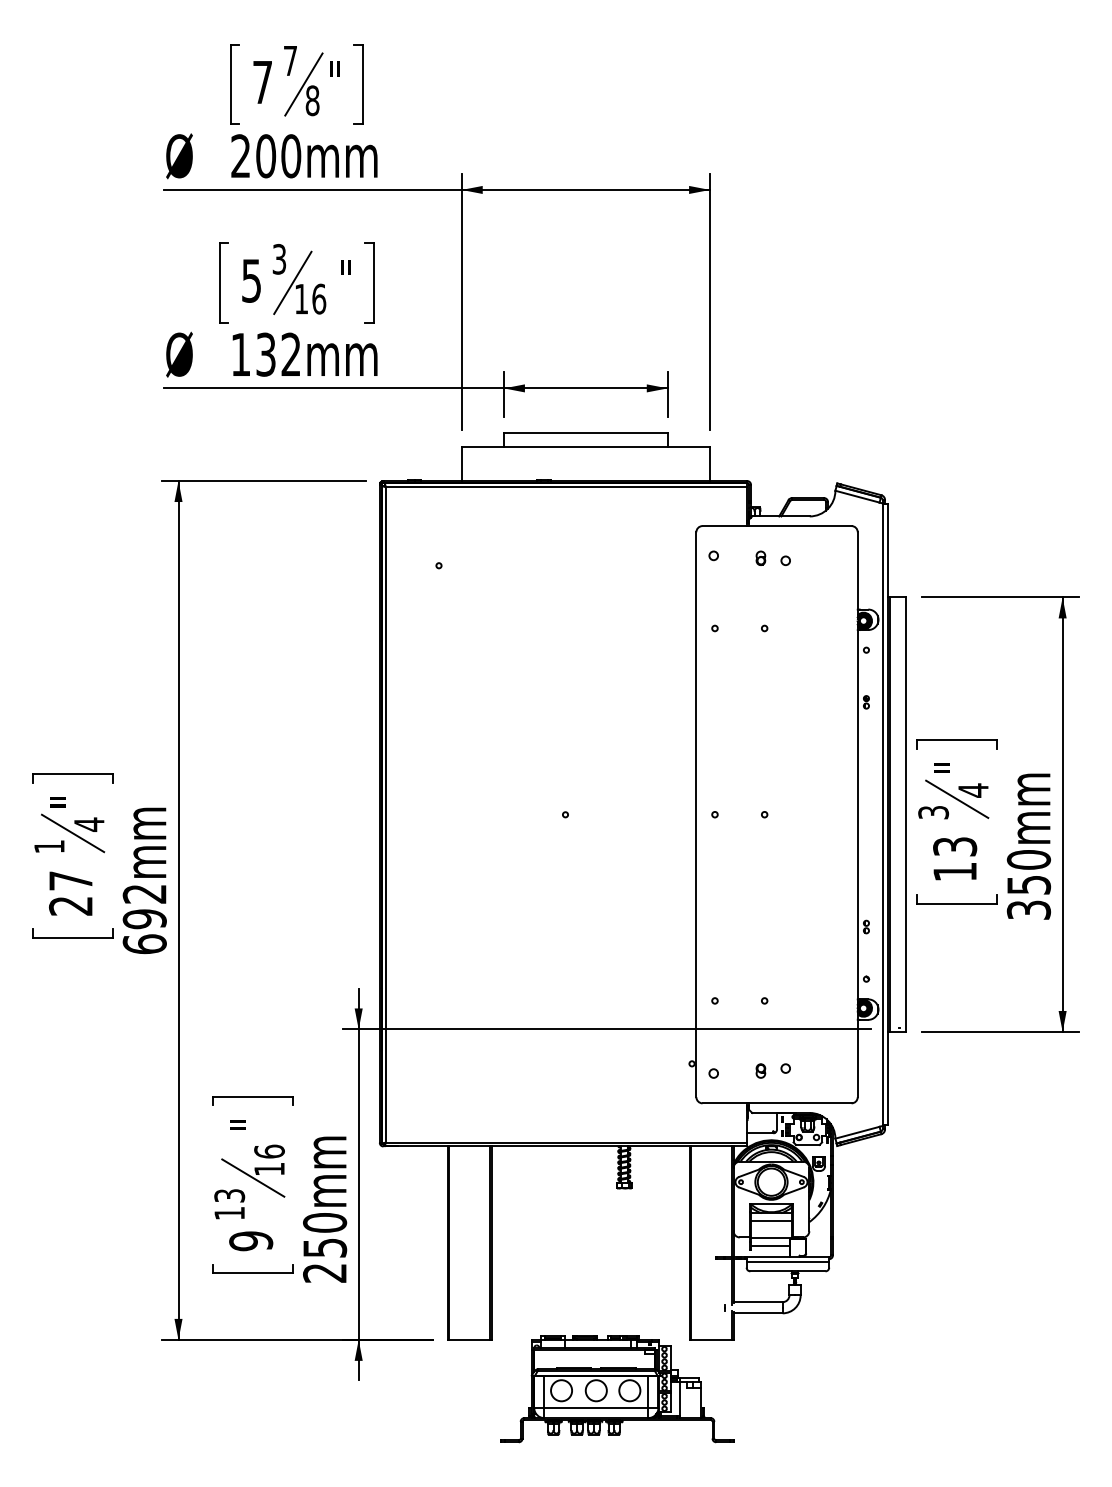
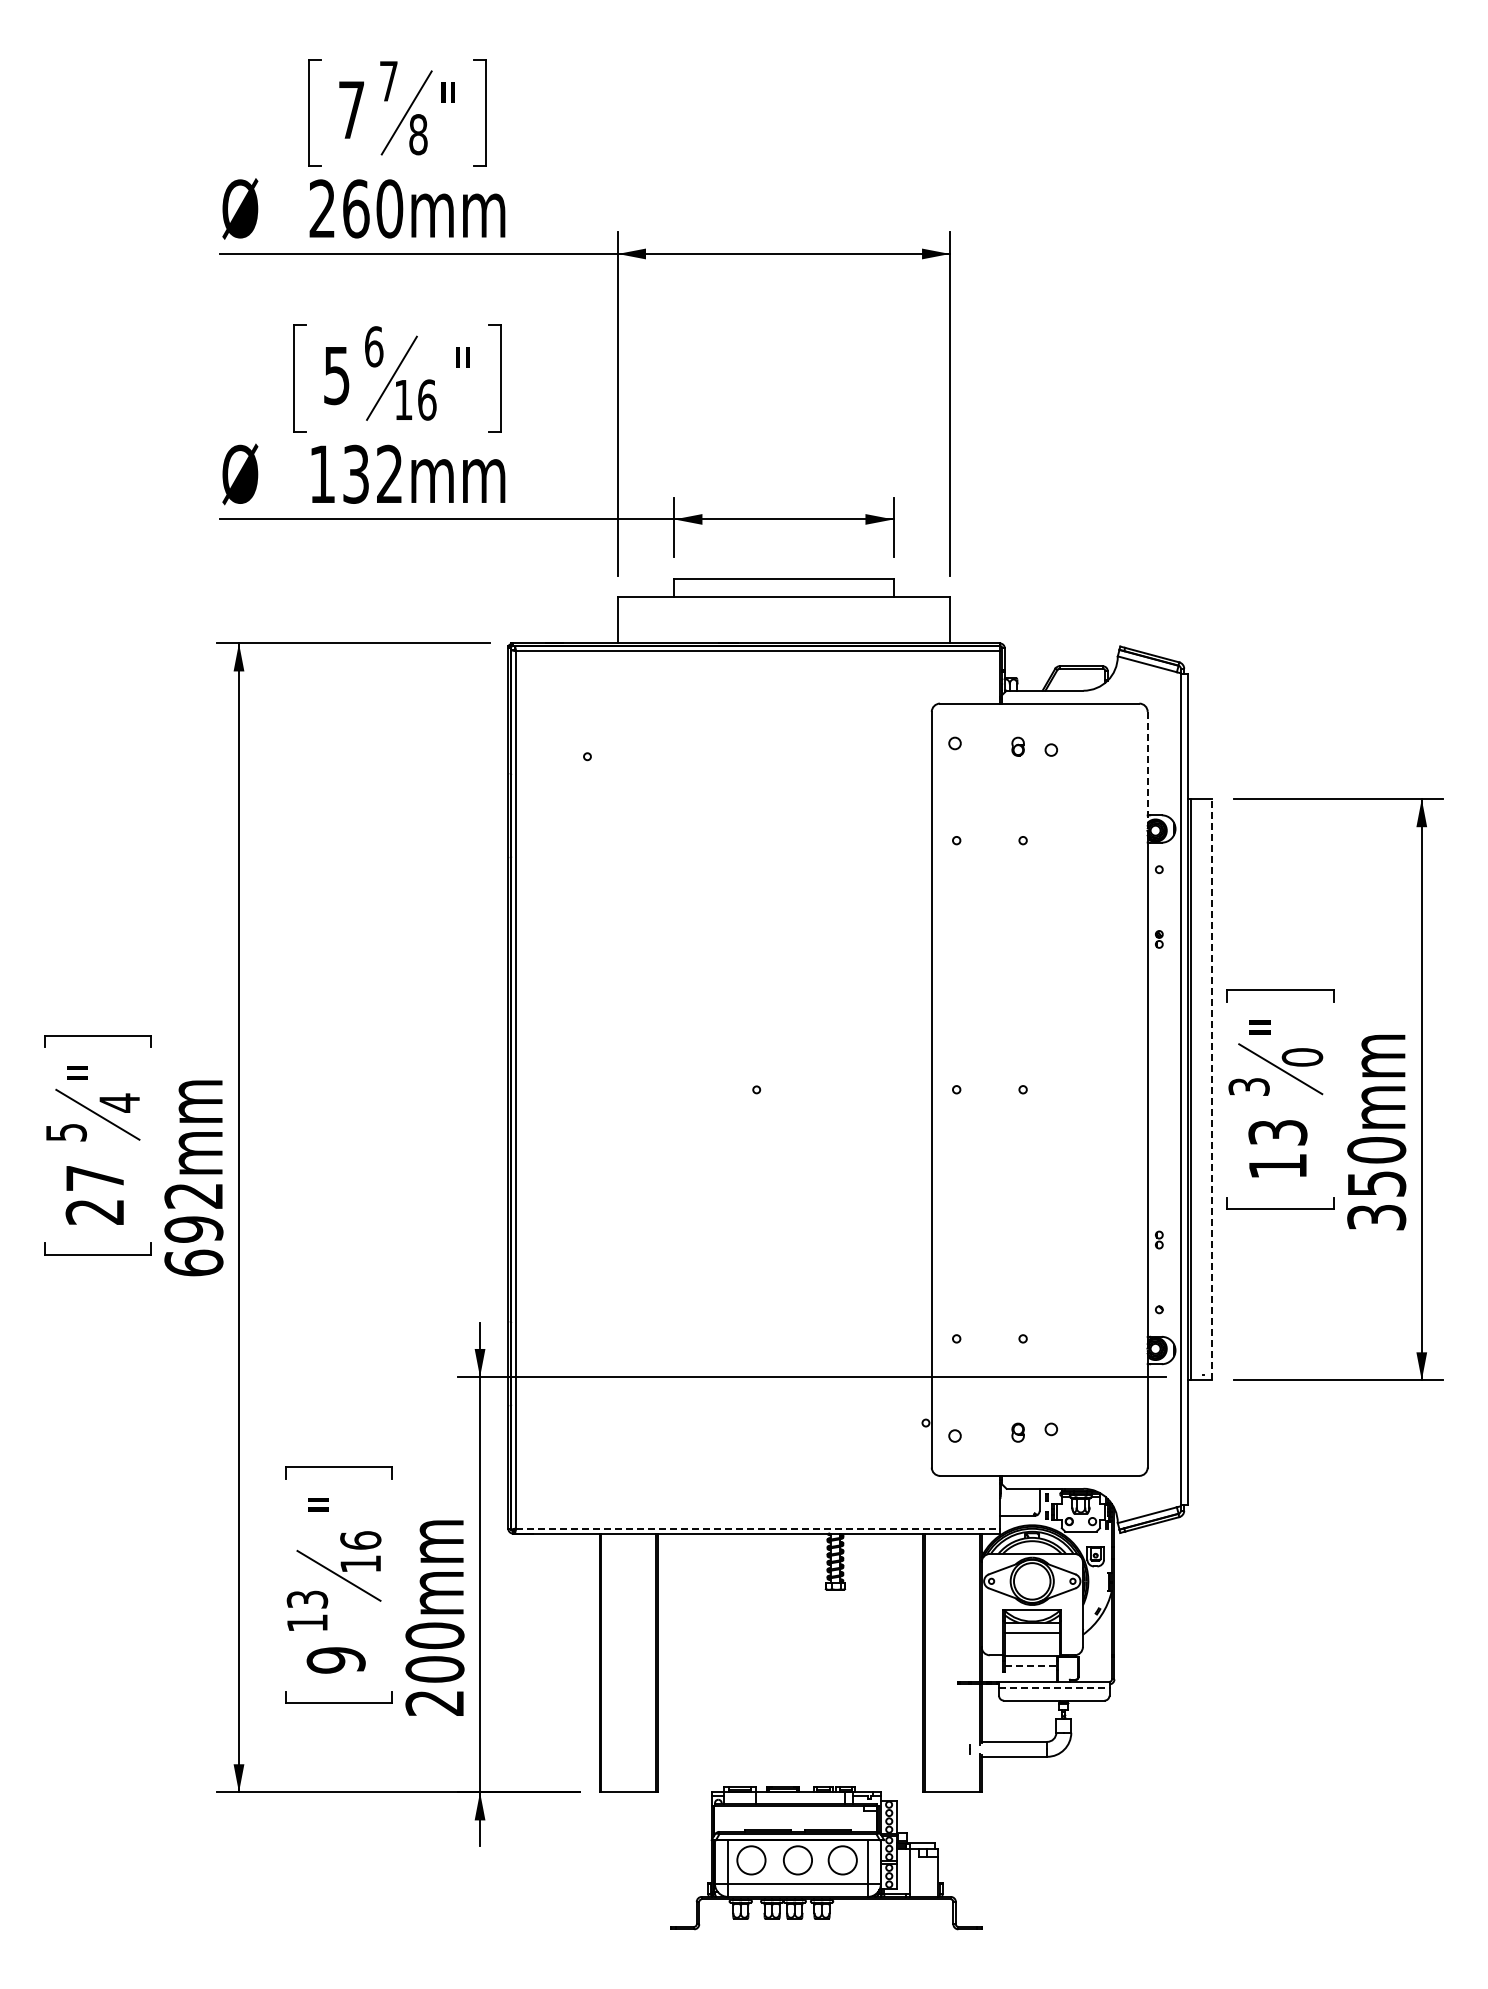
text: (266, 155) -> (356, 208), 200mm -> 260mm
text: (279, 259) -> (374, 346), 3 -> 6
line: (857, 575) -> (1147, 769), solid -> dashed
text: (973, 790) -> (1302, 1057), 4 -> 0
line: (906, 814) -> (1212, 1089), solid -> dashed
text: (49, 846) -> (66, 1132), 1 -> 5
line: (566, 1142) -> (757, 1528), solid -> dashed
line: (770, 1245) -> (1031, 1666), solid -> dashed
text: (324, 1248) -> (434, 1669), 250mm -> 200mm
line: (788, 1261) -> (1054, 1687), solid -> dashed

